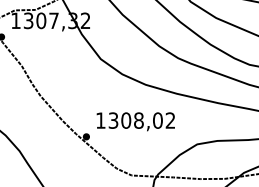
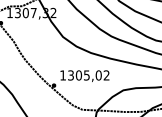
text: (138, 120) -> (86, 75), 1308,02 -> 1305,02

